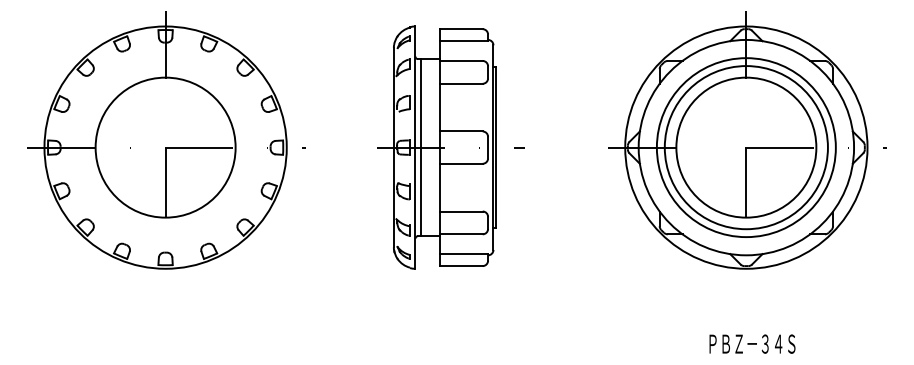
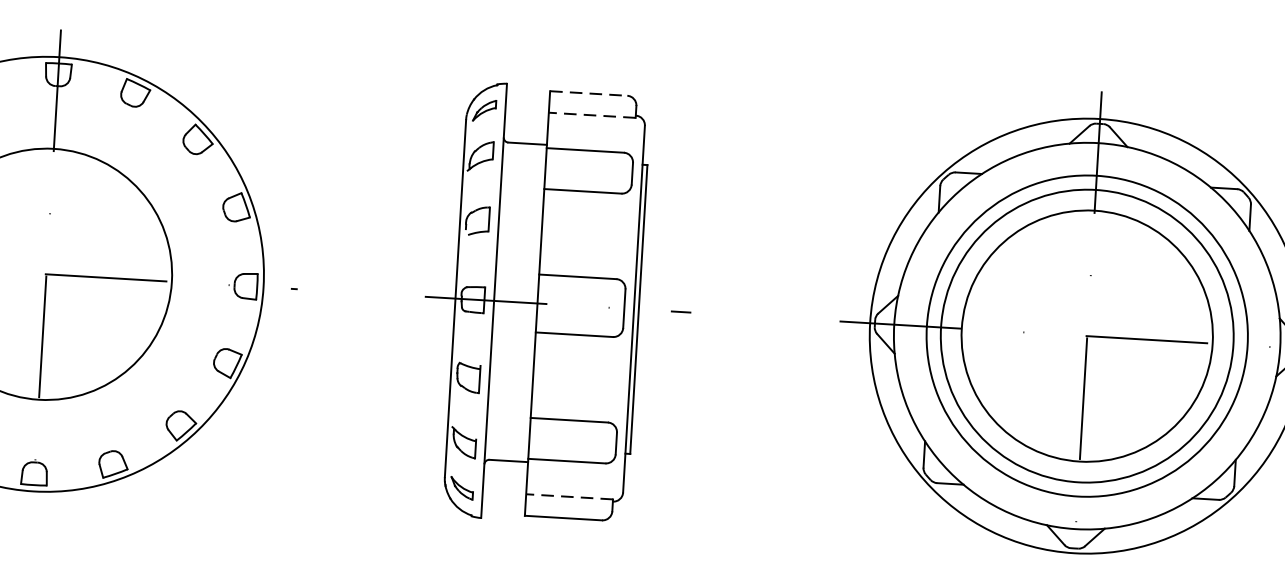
line: (461, 29) -> (589, 94), solid -> dashed
line: (463, 41) -> (591, 115), solid -> dashed
line: (420, 147) -> (503, 301), removed
line: (463, 254) -> (568, 497), solid -> dashed

